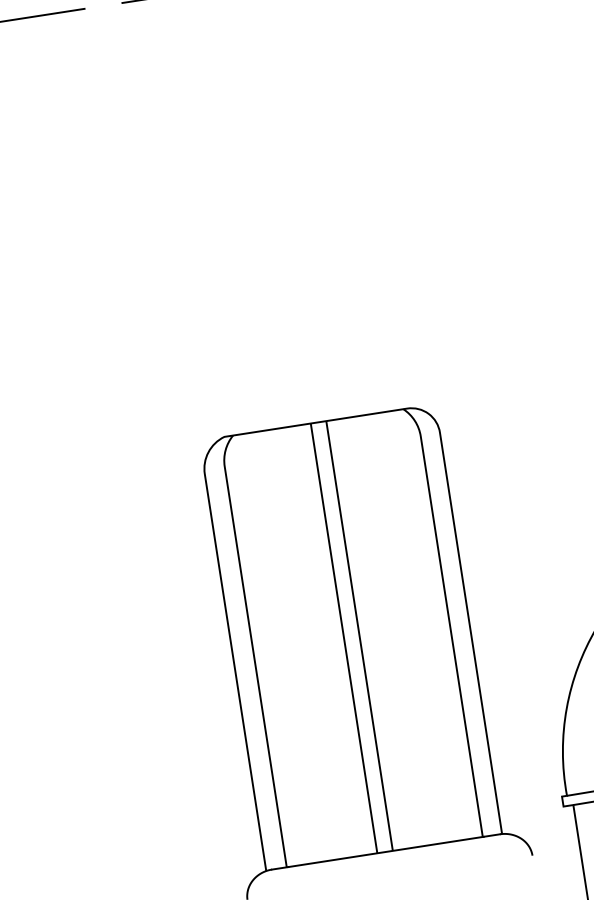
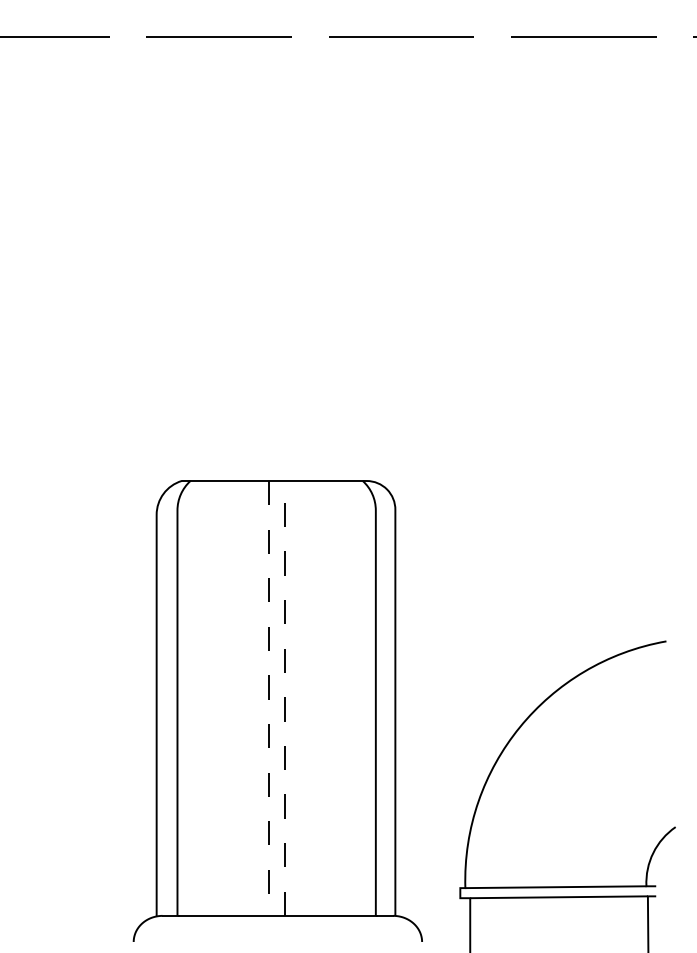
line: (359, 635) -> (284, 697), solid -> dashed
line: (344, 638) -> (269, 698), solid -> dashed

